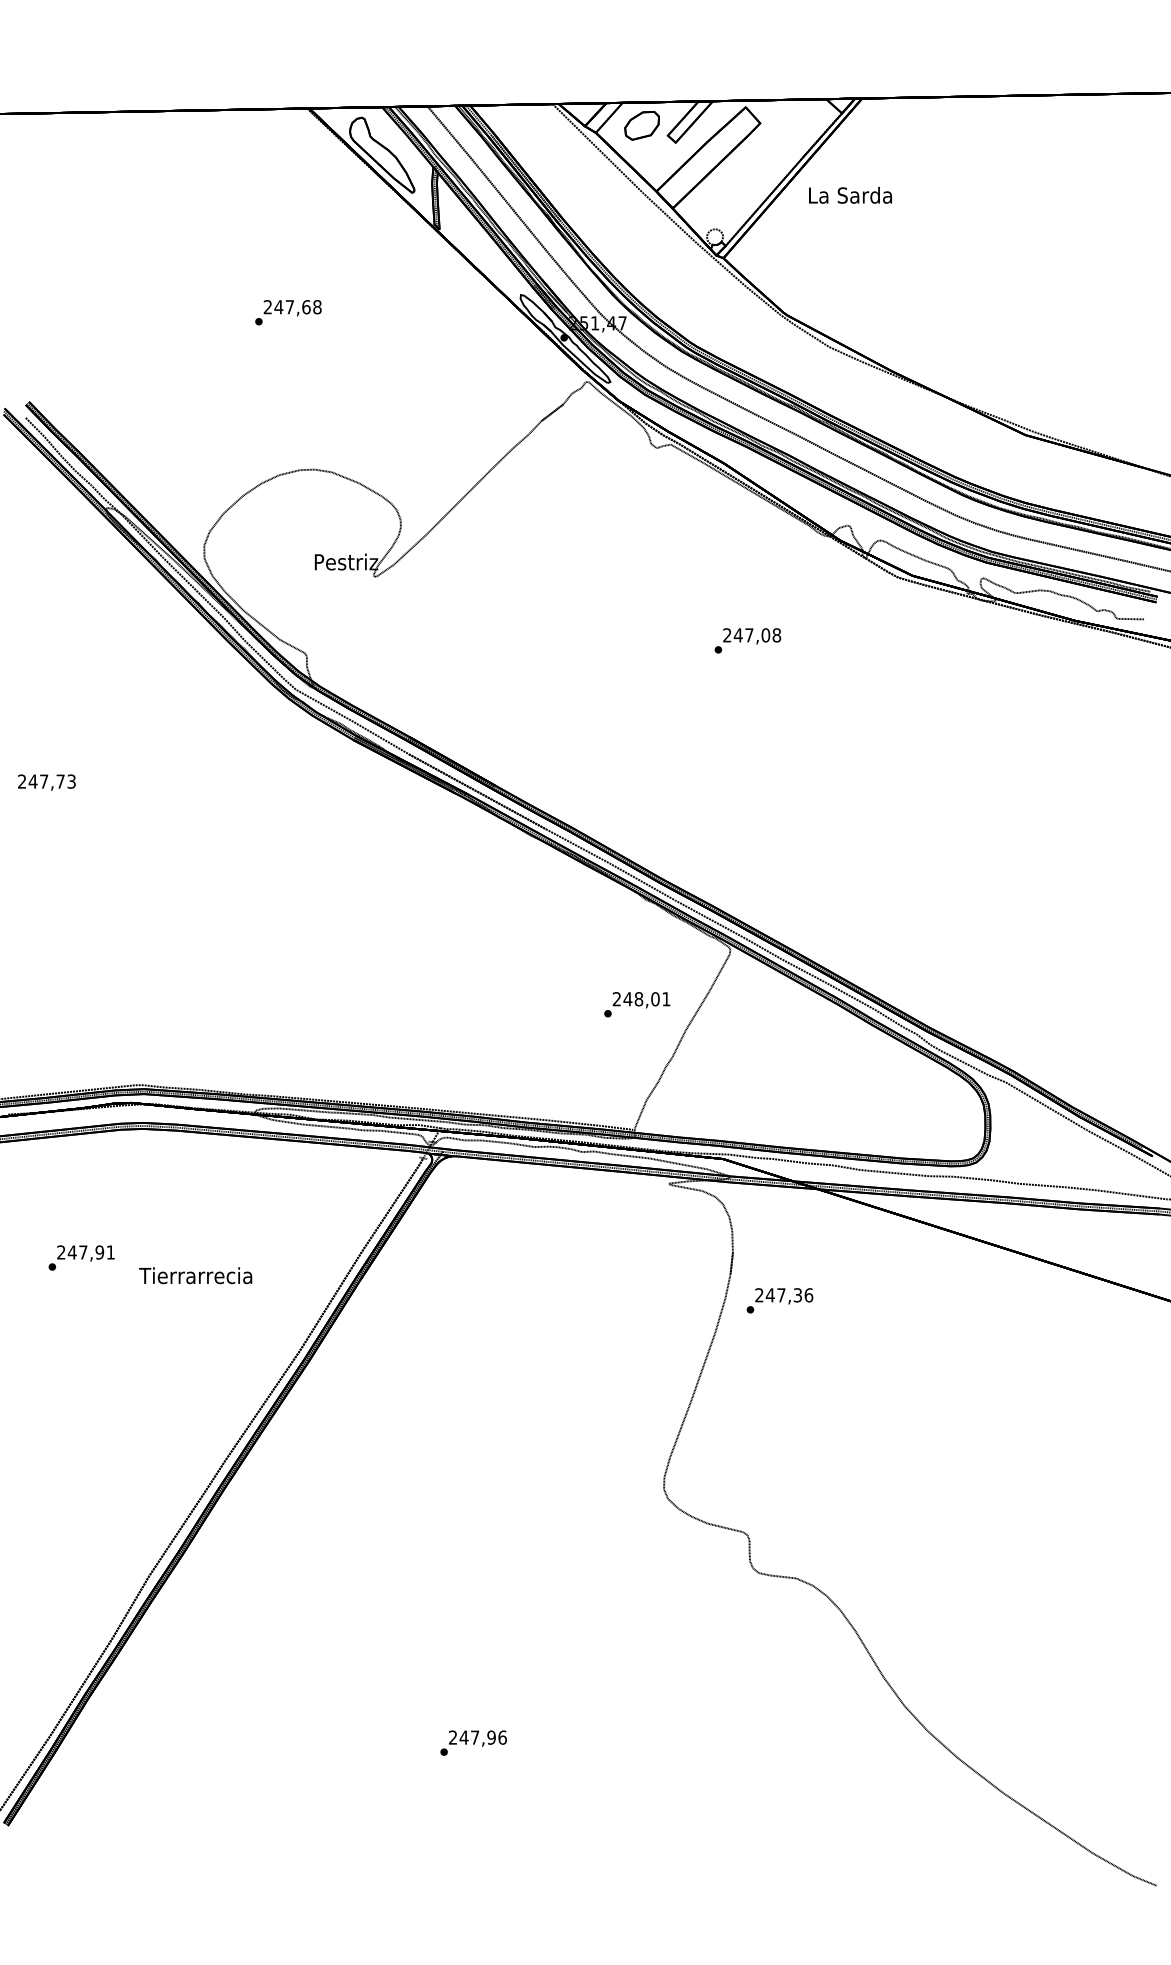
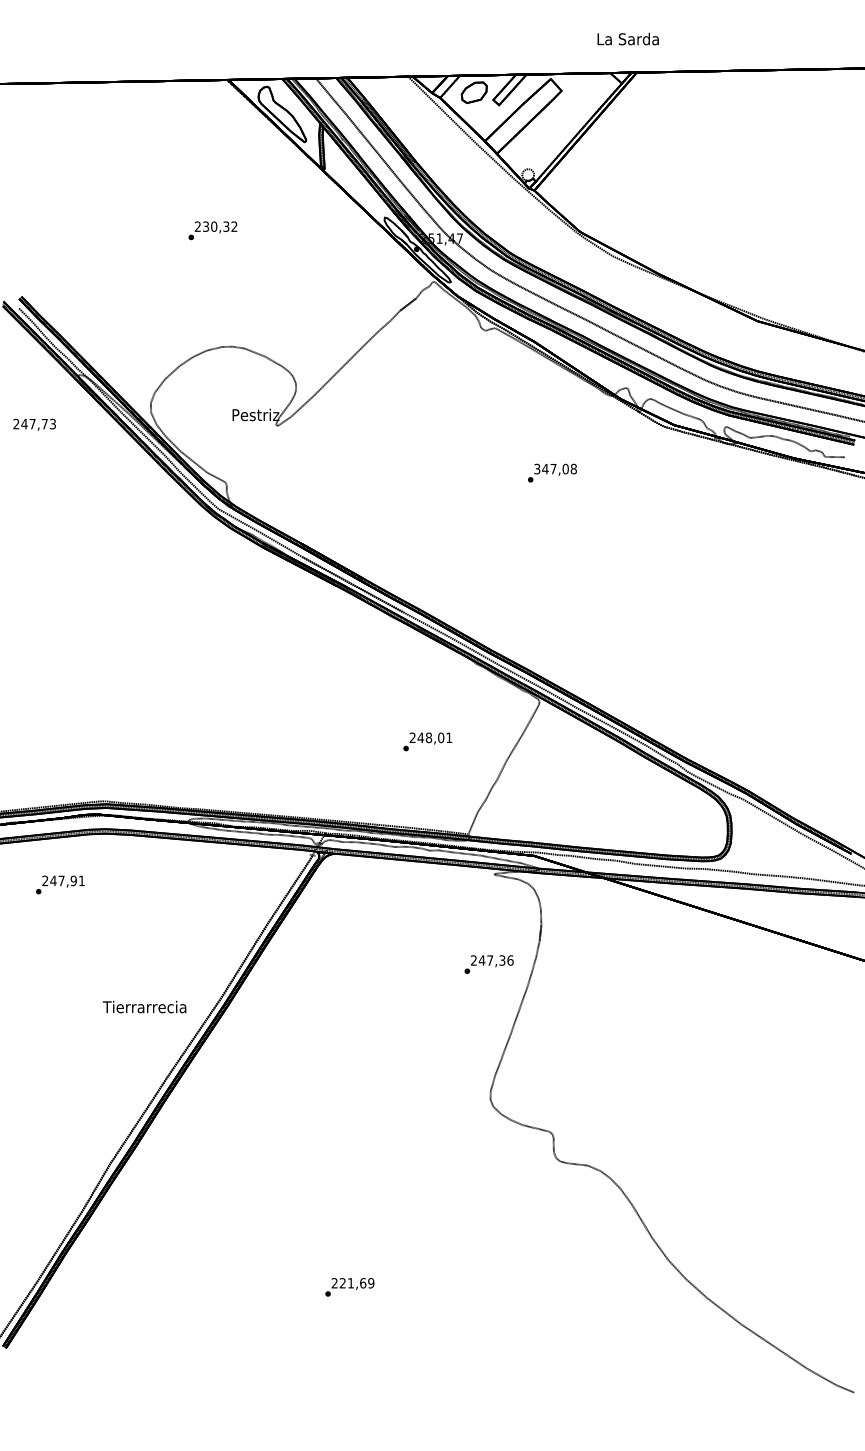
text: (849, 194) -> (627, 38), moved
text: (297, 306) -> (219, 226), 247,68 -> 230,32
text: (727, 635) -> (537, 469), 247,08 -> 347,08
text: (46, 782) -> (34, 424), moved
text: (636, 1004) -> (427, 741), moved
text: (81, 1257) -> (60, 884), moved
text: (195, 1274) -> (144, 1006), moved
text: (779, 1300) -> (488, 964), moved
text: (482, 1737) -> (356, 1283), 247,96 -> 221,69

